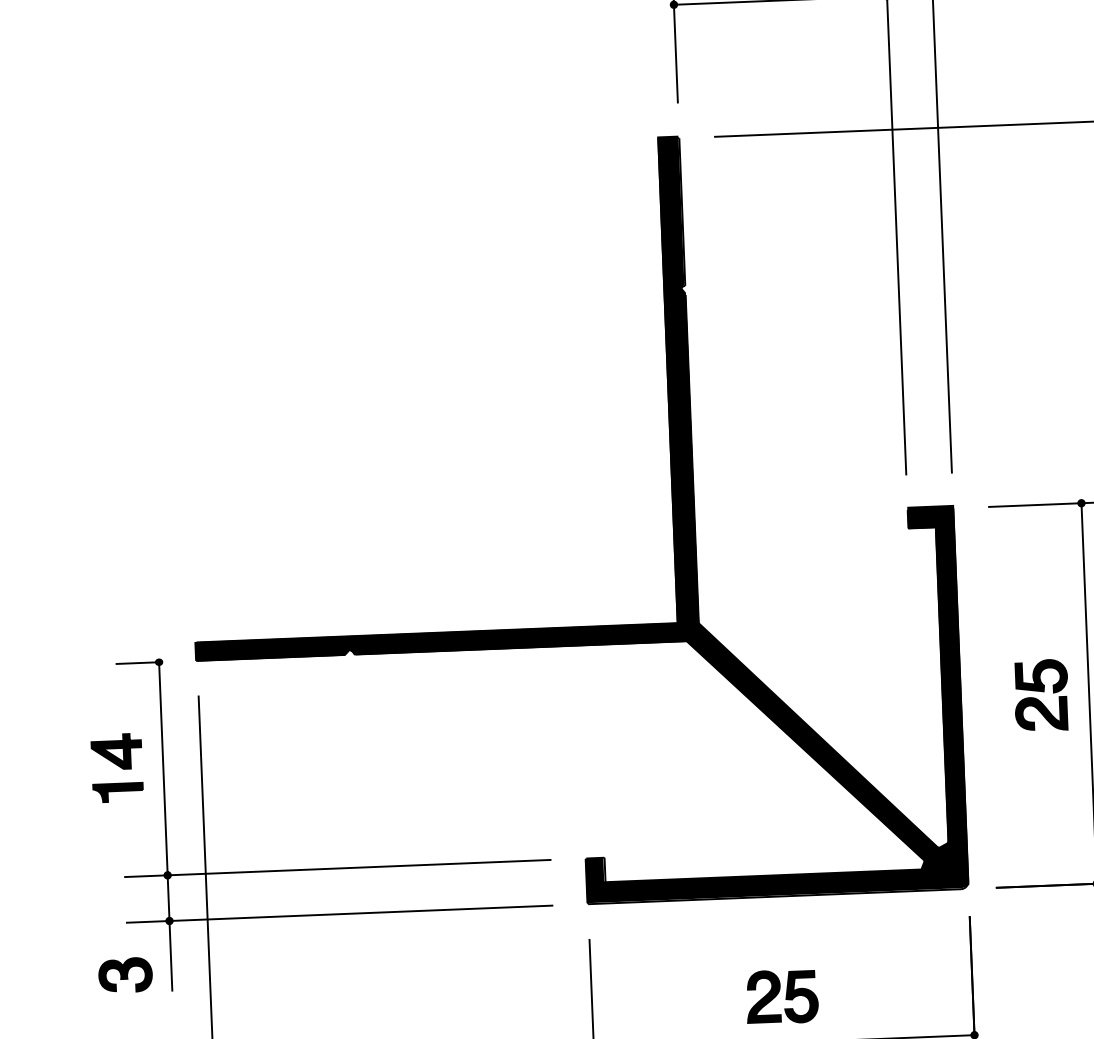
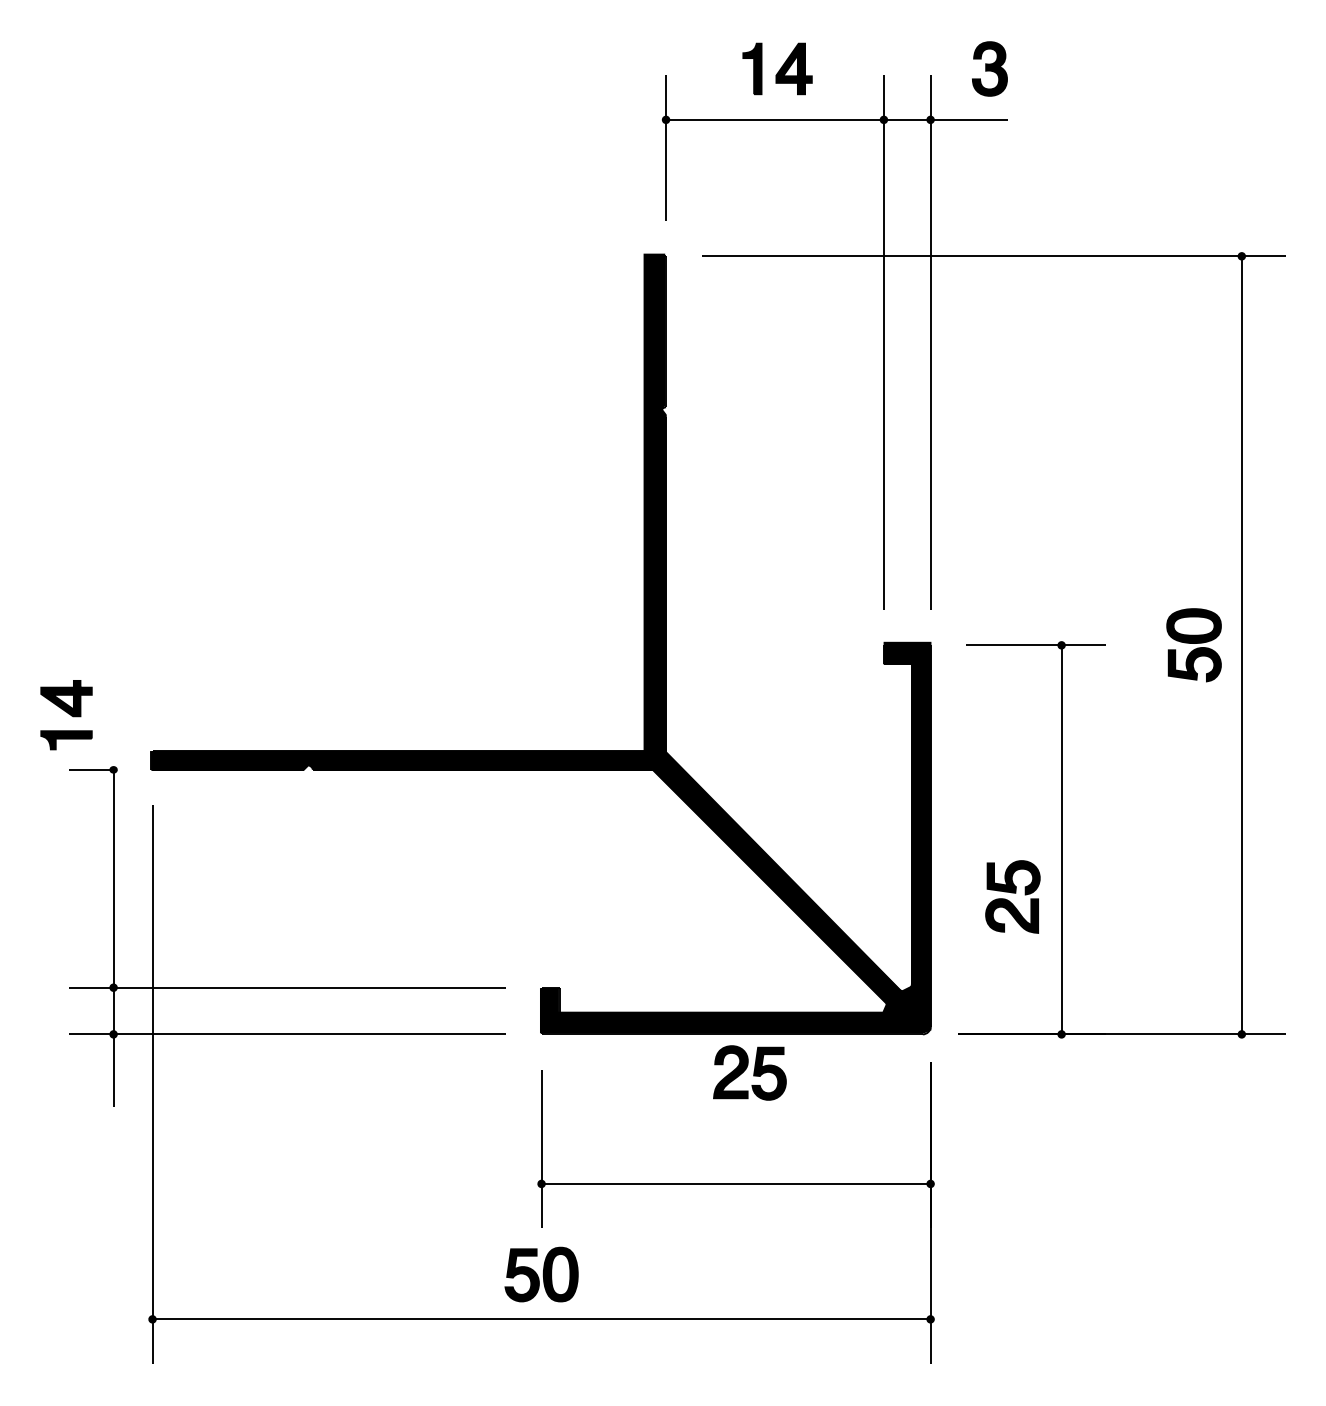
part: (1041, 695) -> (1012, 896), moved
part: (117, 768) -> (66, 715), moved
part: (125, 974) -> (66, 1087), removed
part: (781, 996) -> (749, 1072), moved

